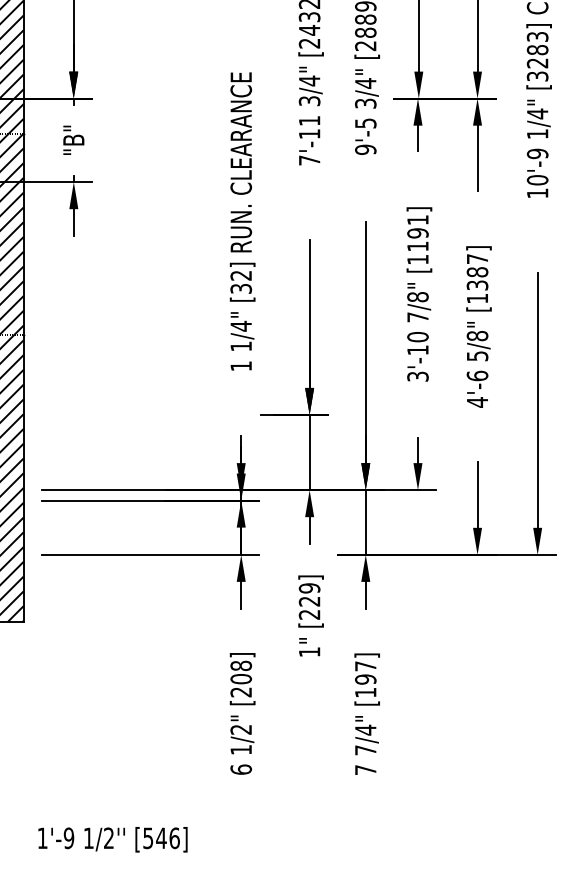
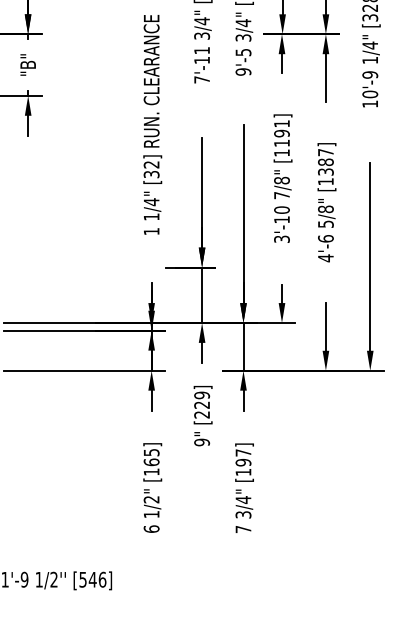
text: (309, 652) -> (201, 442), 1" -> 9"
text: (241, 678) -> (151, 461), [208] -> [165]
text: (365, 750) -> (243, 515), 7/4" -> 3/4"

